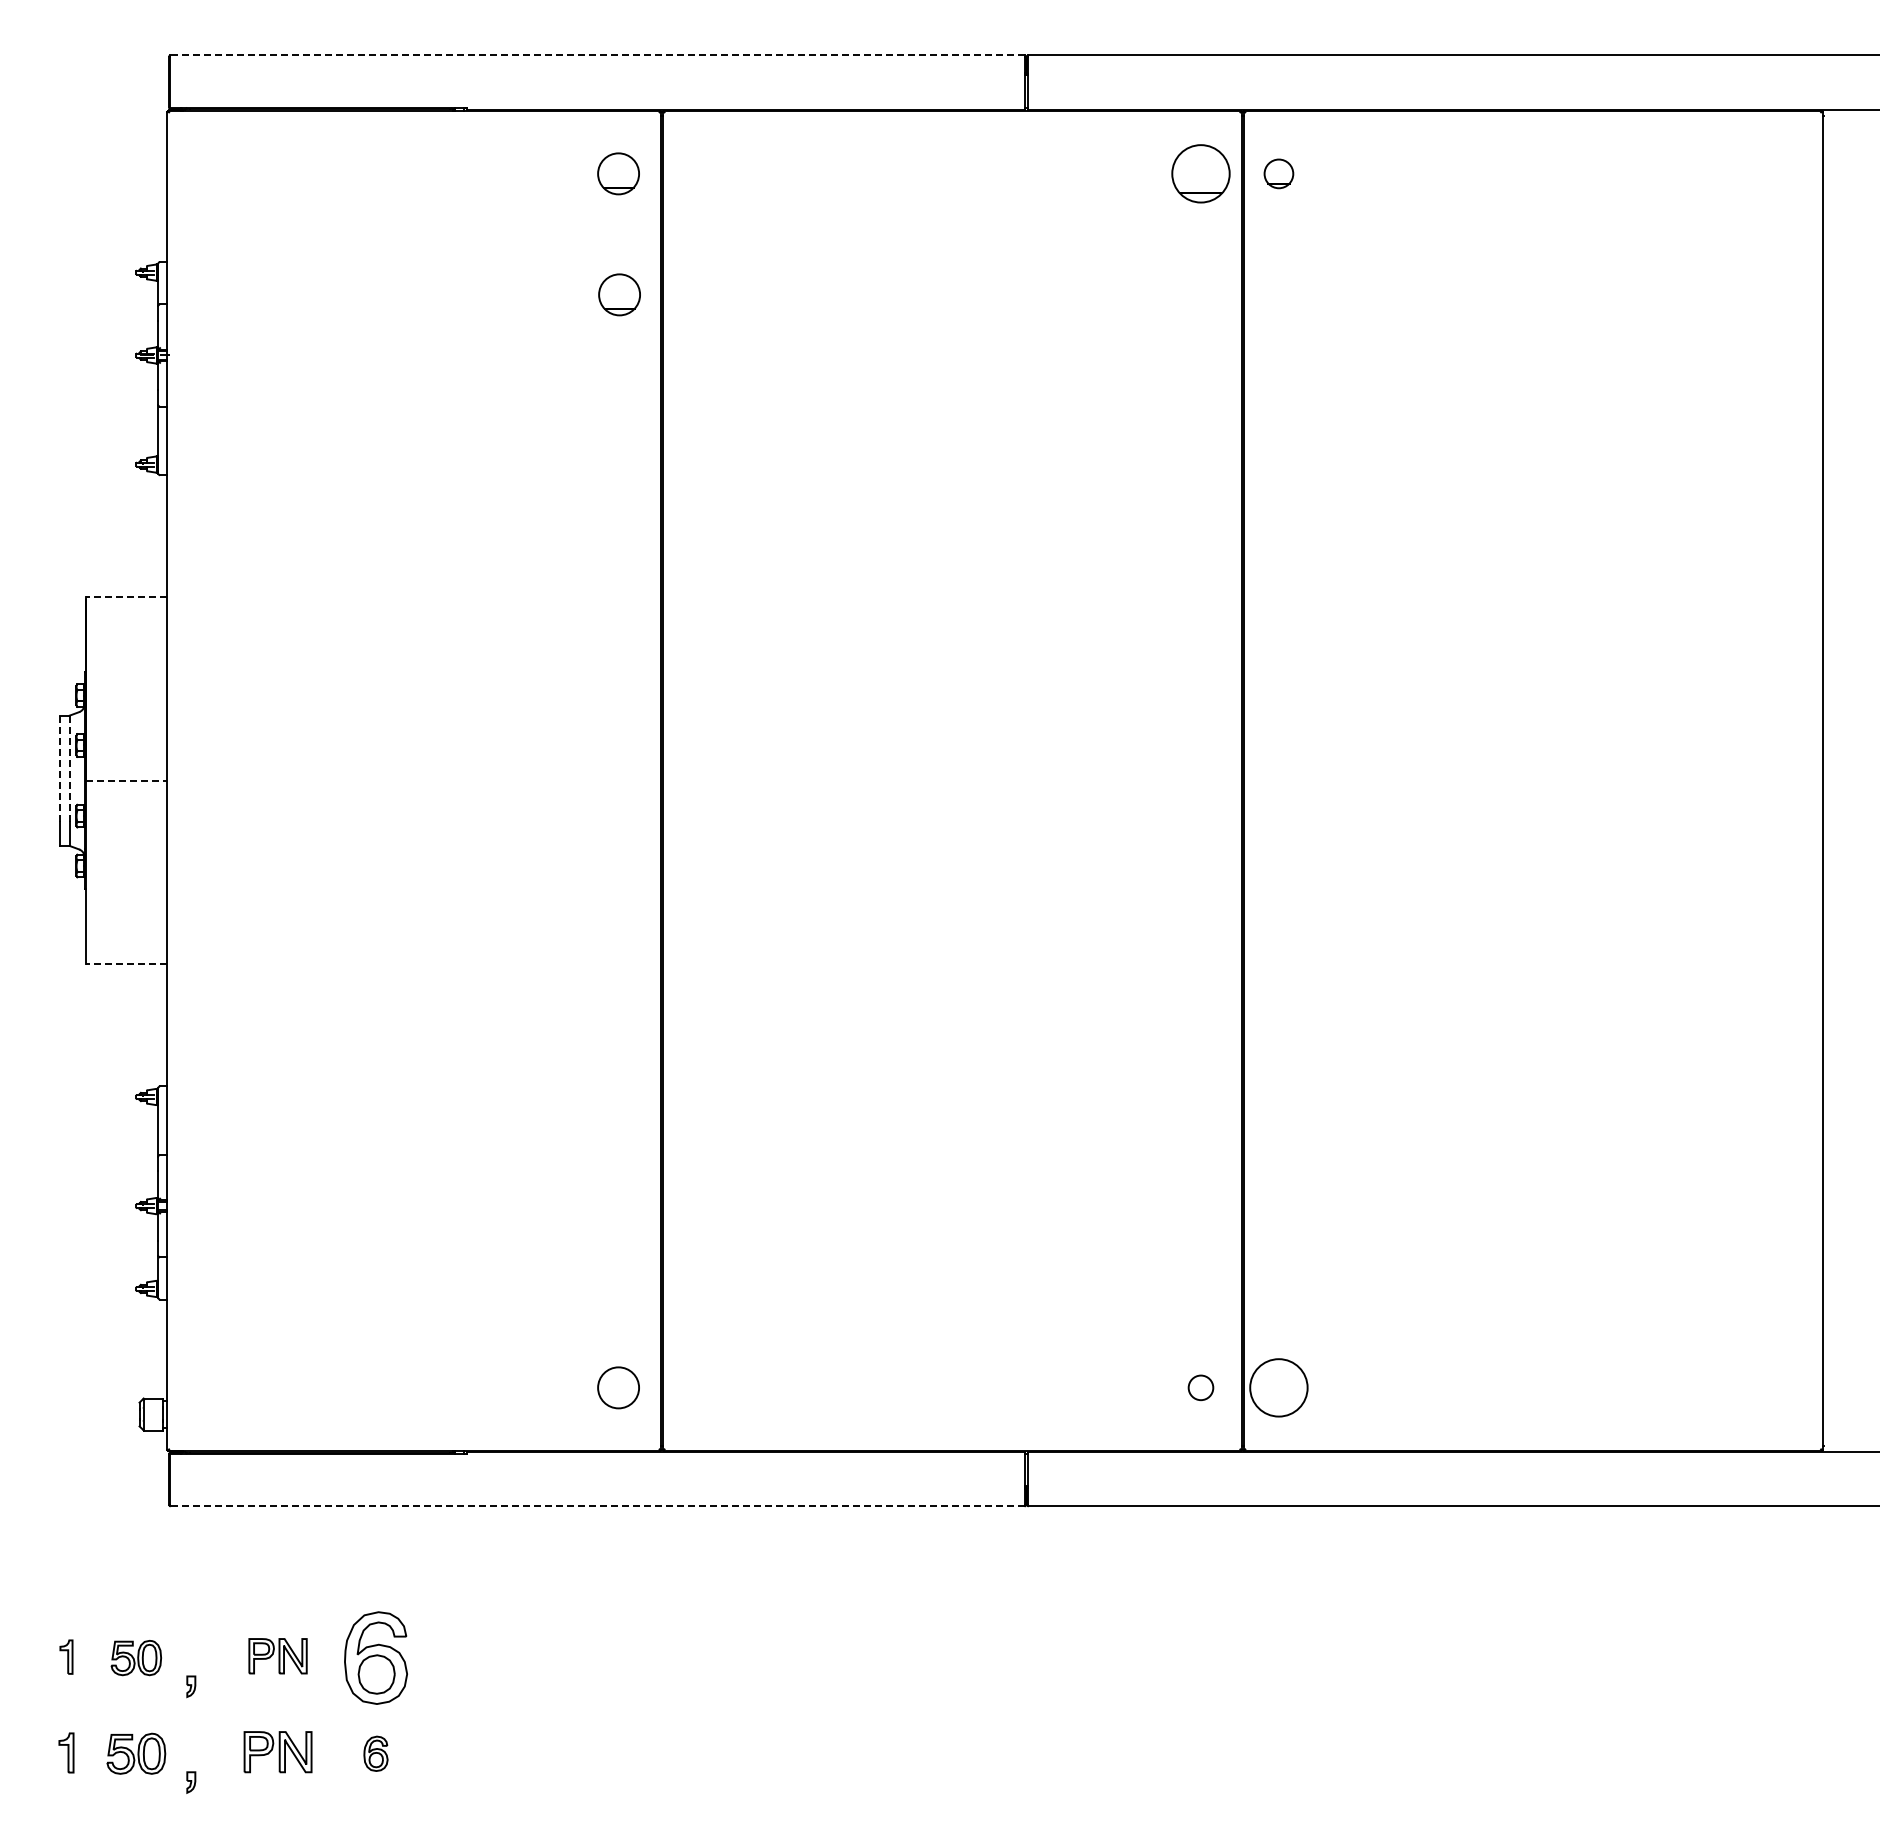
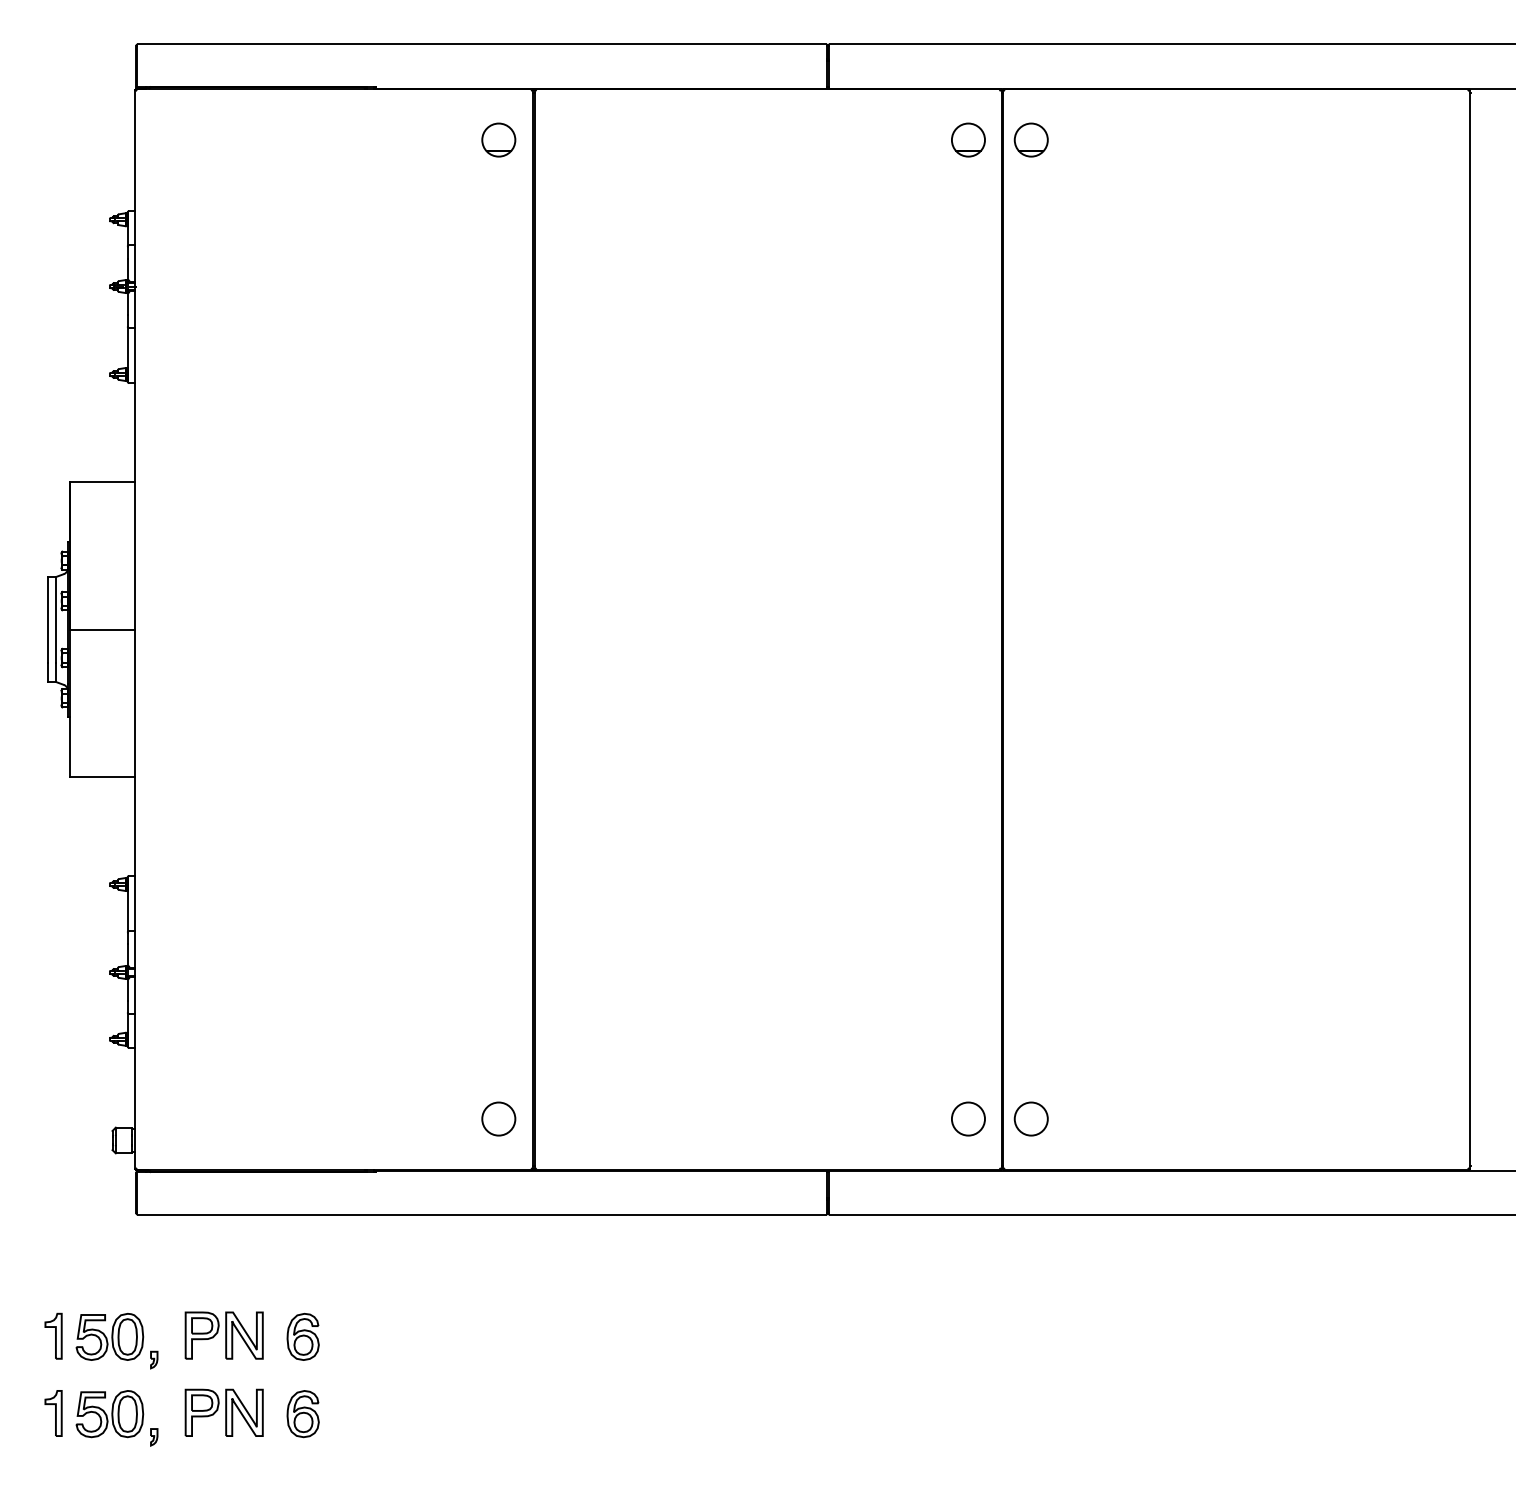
line: (597, 55) -> (481, 44), dashed -> solid
part: (1200, 173) -> (968, 139), size x0.71
part: (1278, 173) -> (1030, 139), size x1.43
part: (619, 294) -> (499, 237), removed
line: (126, 597) -> (101, 481), dashed -> solid
line: (60, 769) -> (48, 620), dashed -> solid
line: (69, 769) -> (56, 620), dashed -> solid
line: (126, 780) -> (101, 629), dashed -> solid
line: (126, 964) -> (101, 777), dashed -> solid
circle: (1200, 1387) -> (968, 1118), size x1.67
circle: (1278, 1387) -> (1030, 1118), size x0.71
line: (597, 1506) -> (481, 1214), dashed -> solid
part: (277, 1655) -> (223, 1334), size x1.67
part: (66, 1656) -> (53, 1335), size x1.67
part: (136, 1657) -> (110, 1336), size x1.67
part: (375, 1657) -> (302, 1336), size x0.62
part: (277, 1751) -> (223, 1412), size x1.43
part: (66, 1752) -> (53, 1413), size x1.43
part: (136, 1753) -> (110, 1413), size x1.43
part: (375, 1753) -> (302, 1413), size x1.67

